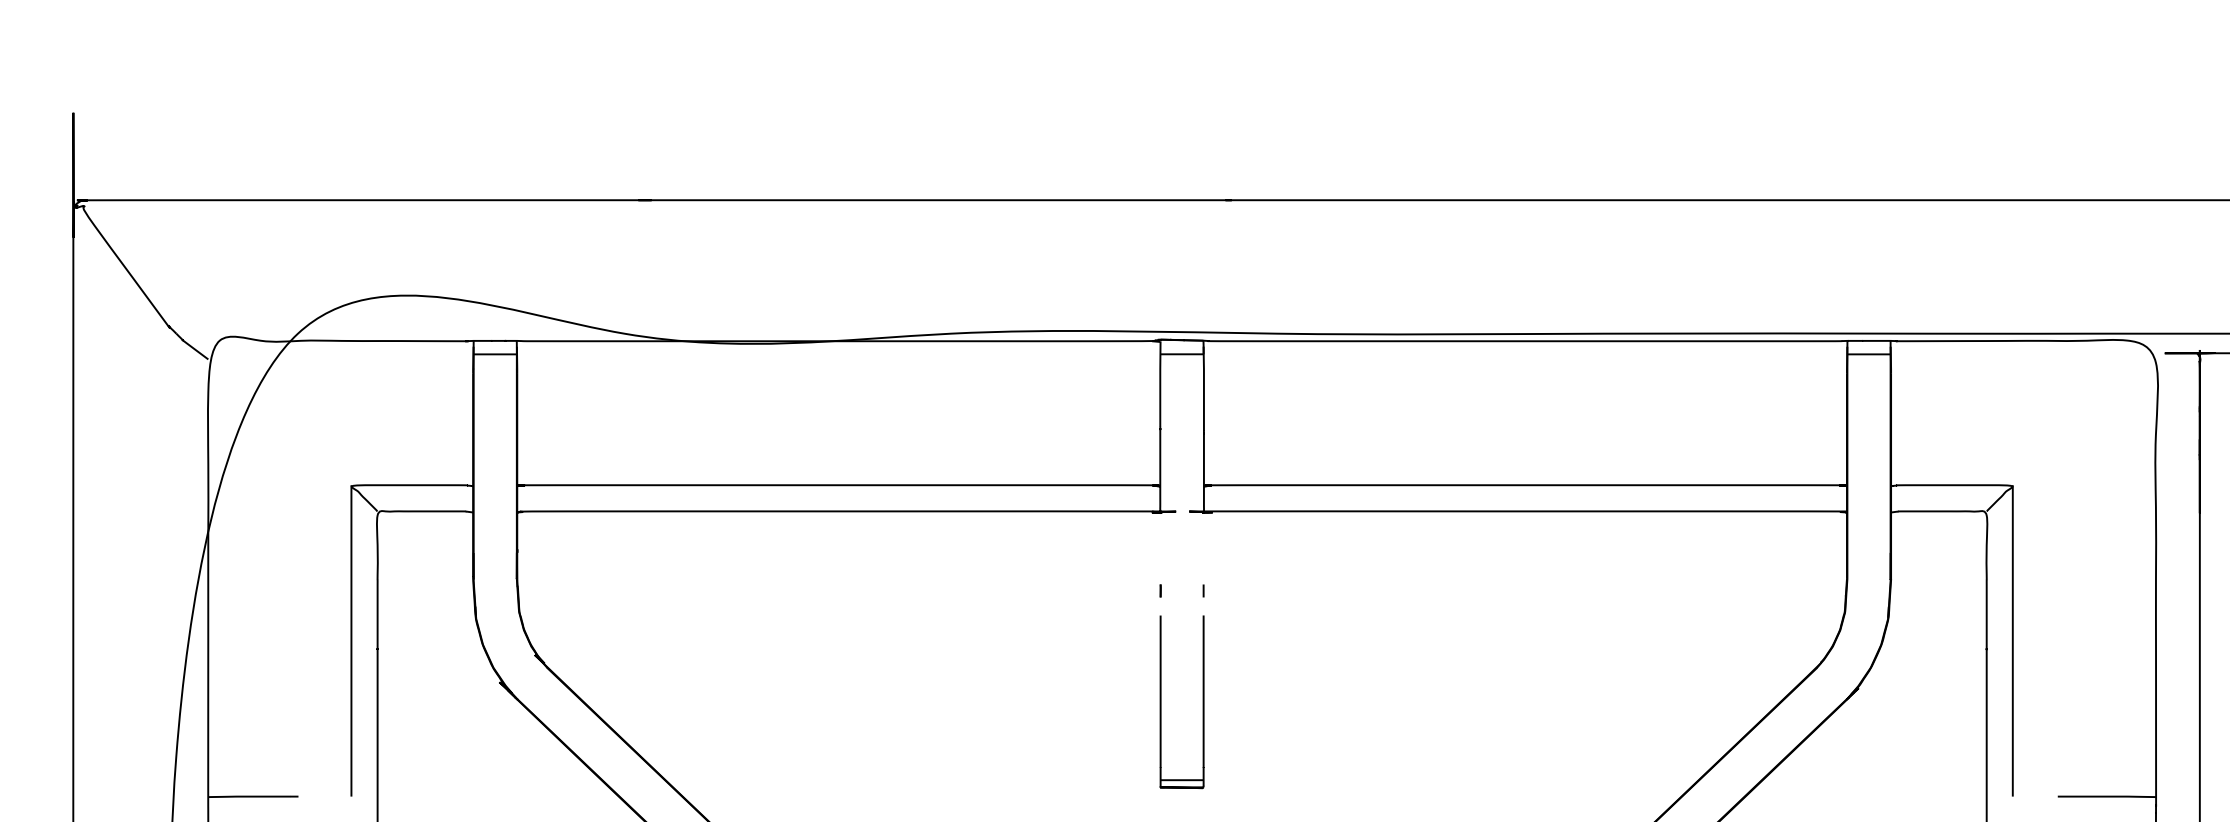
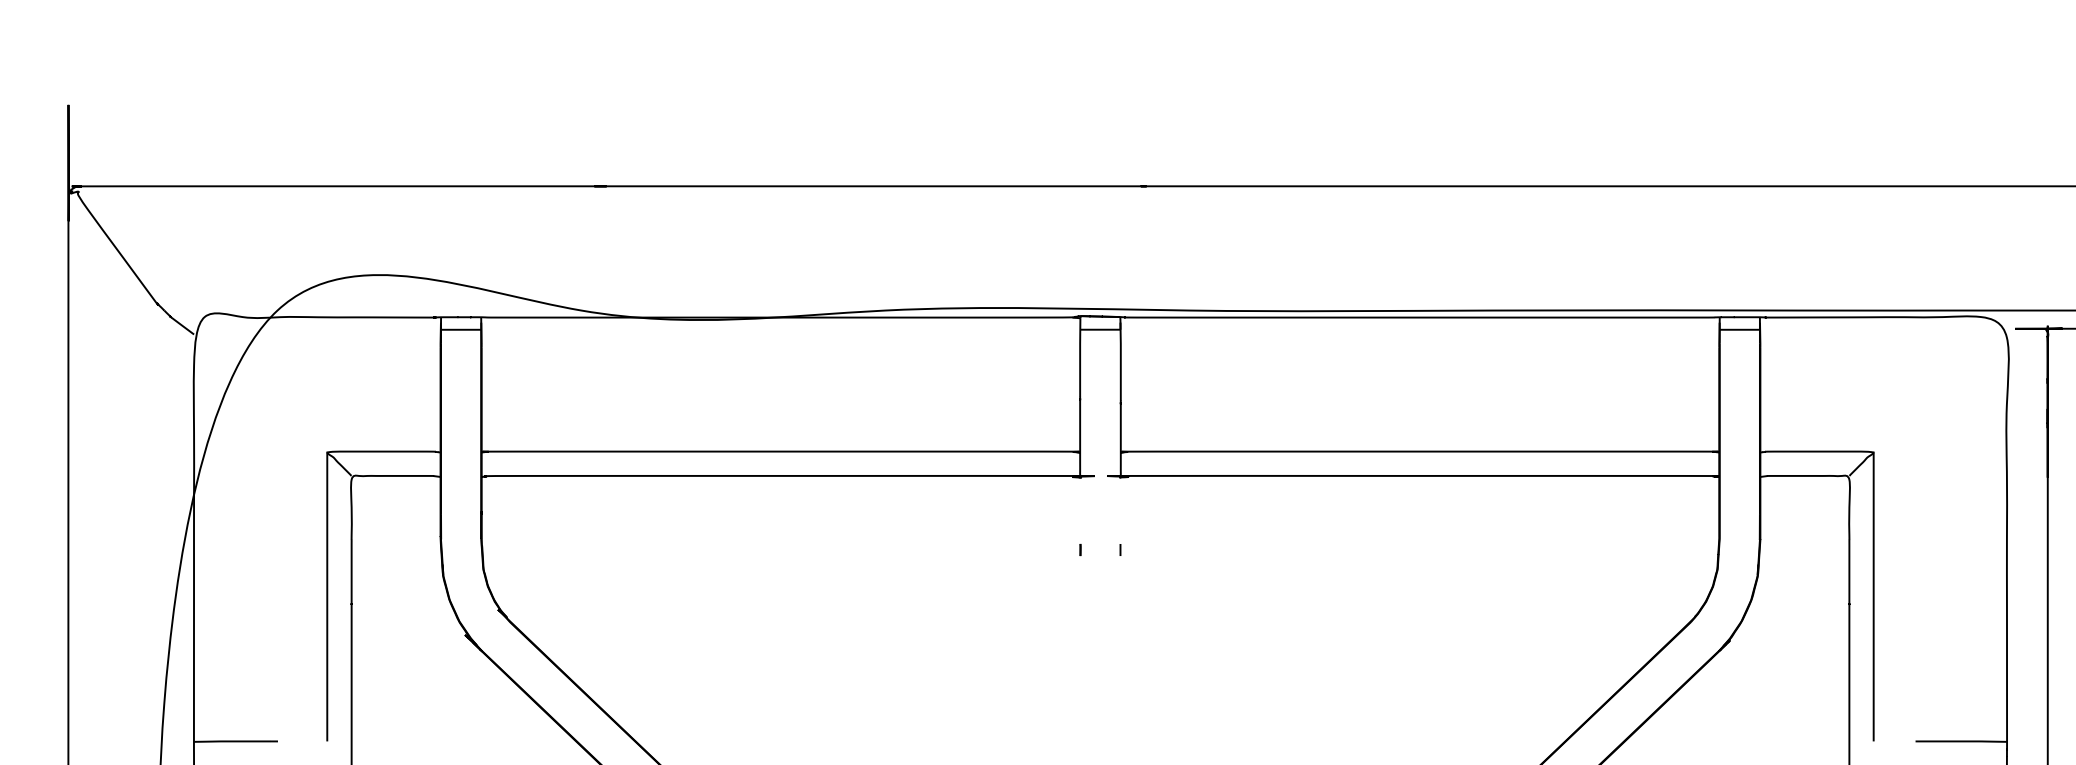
part: (1161, 702) -> (1081, 653), removed

